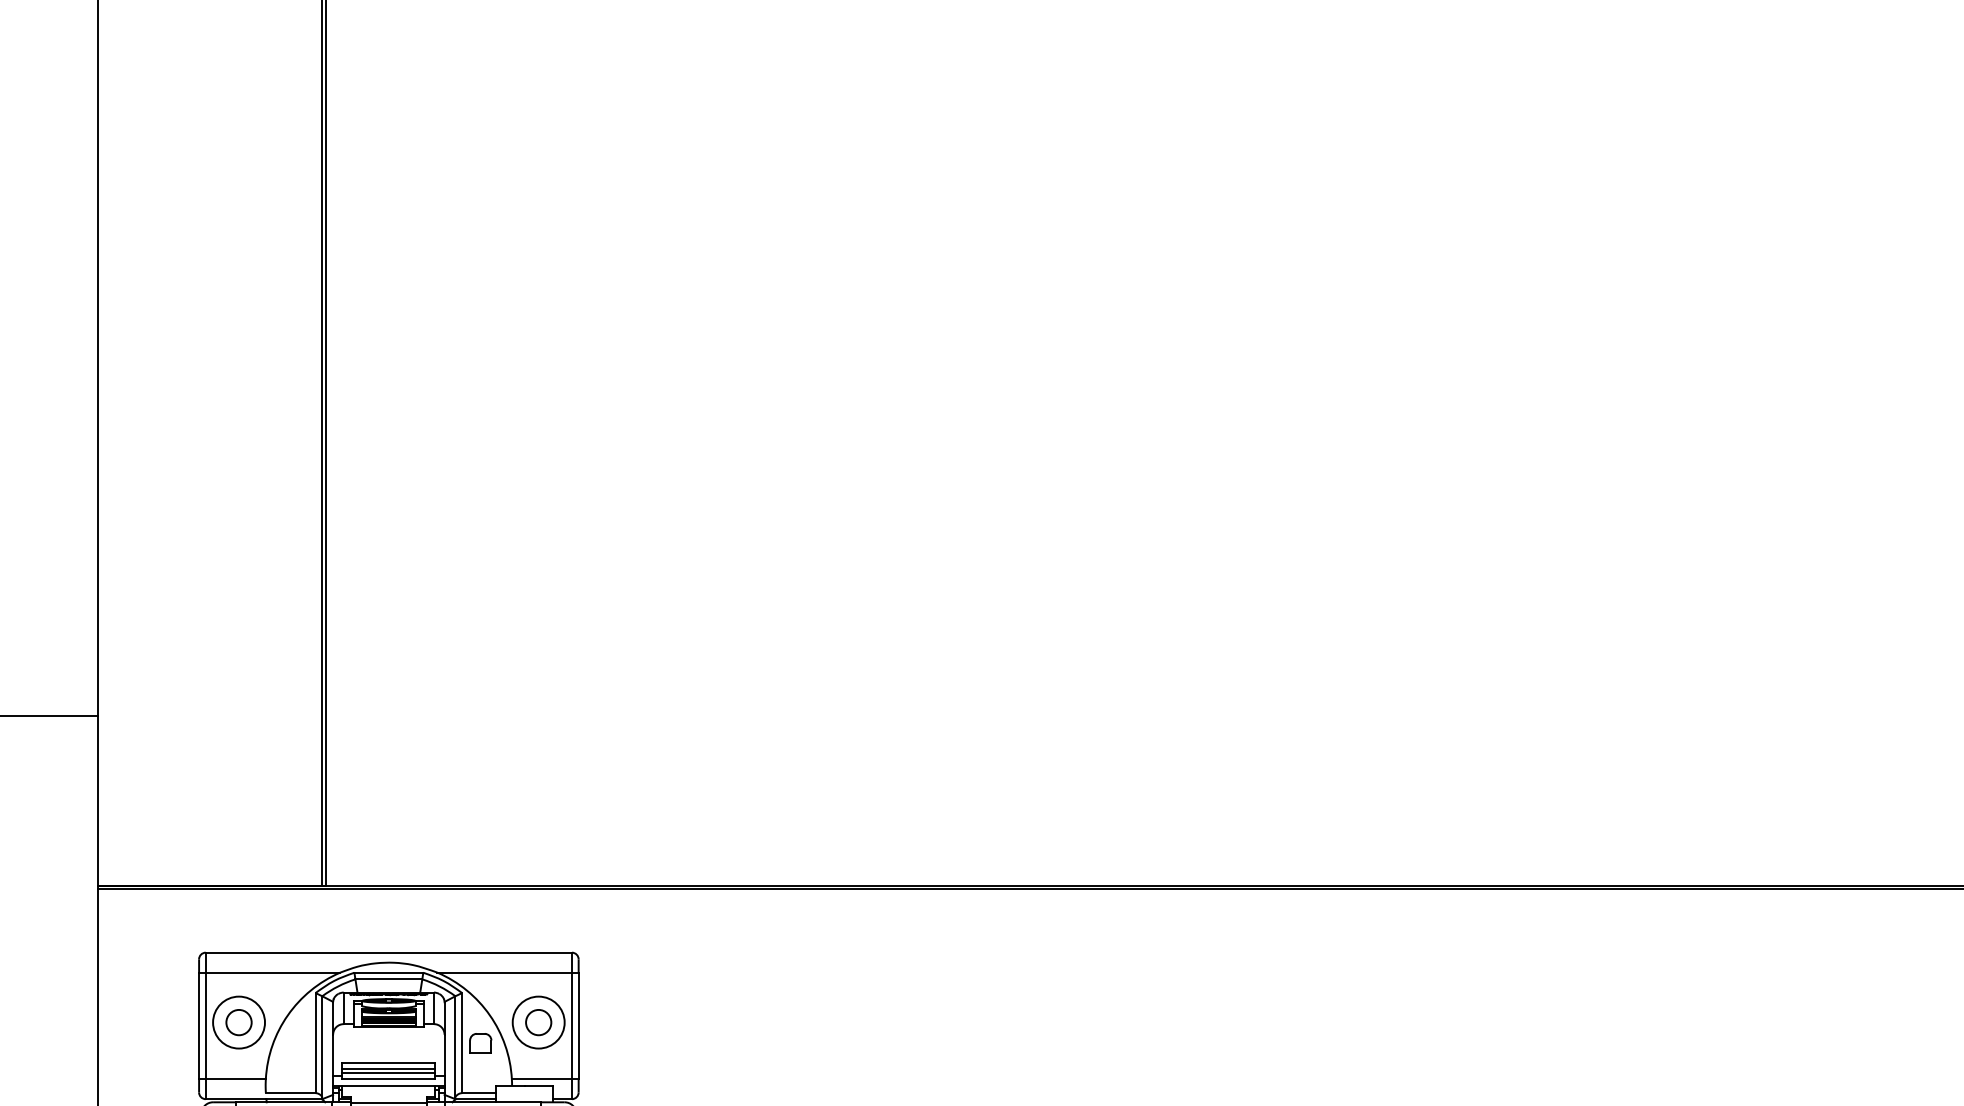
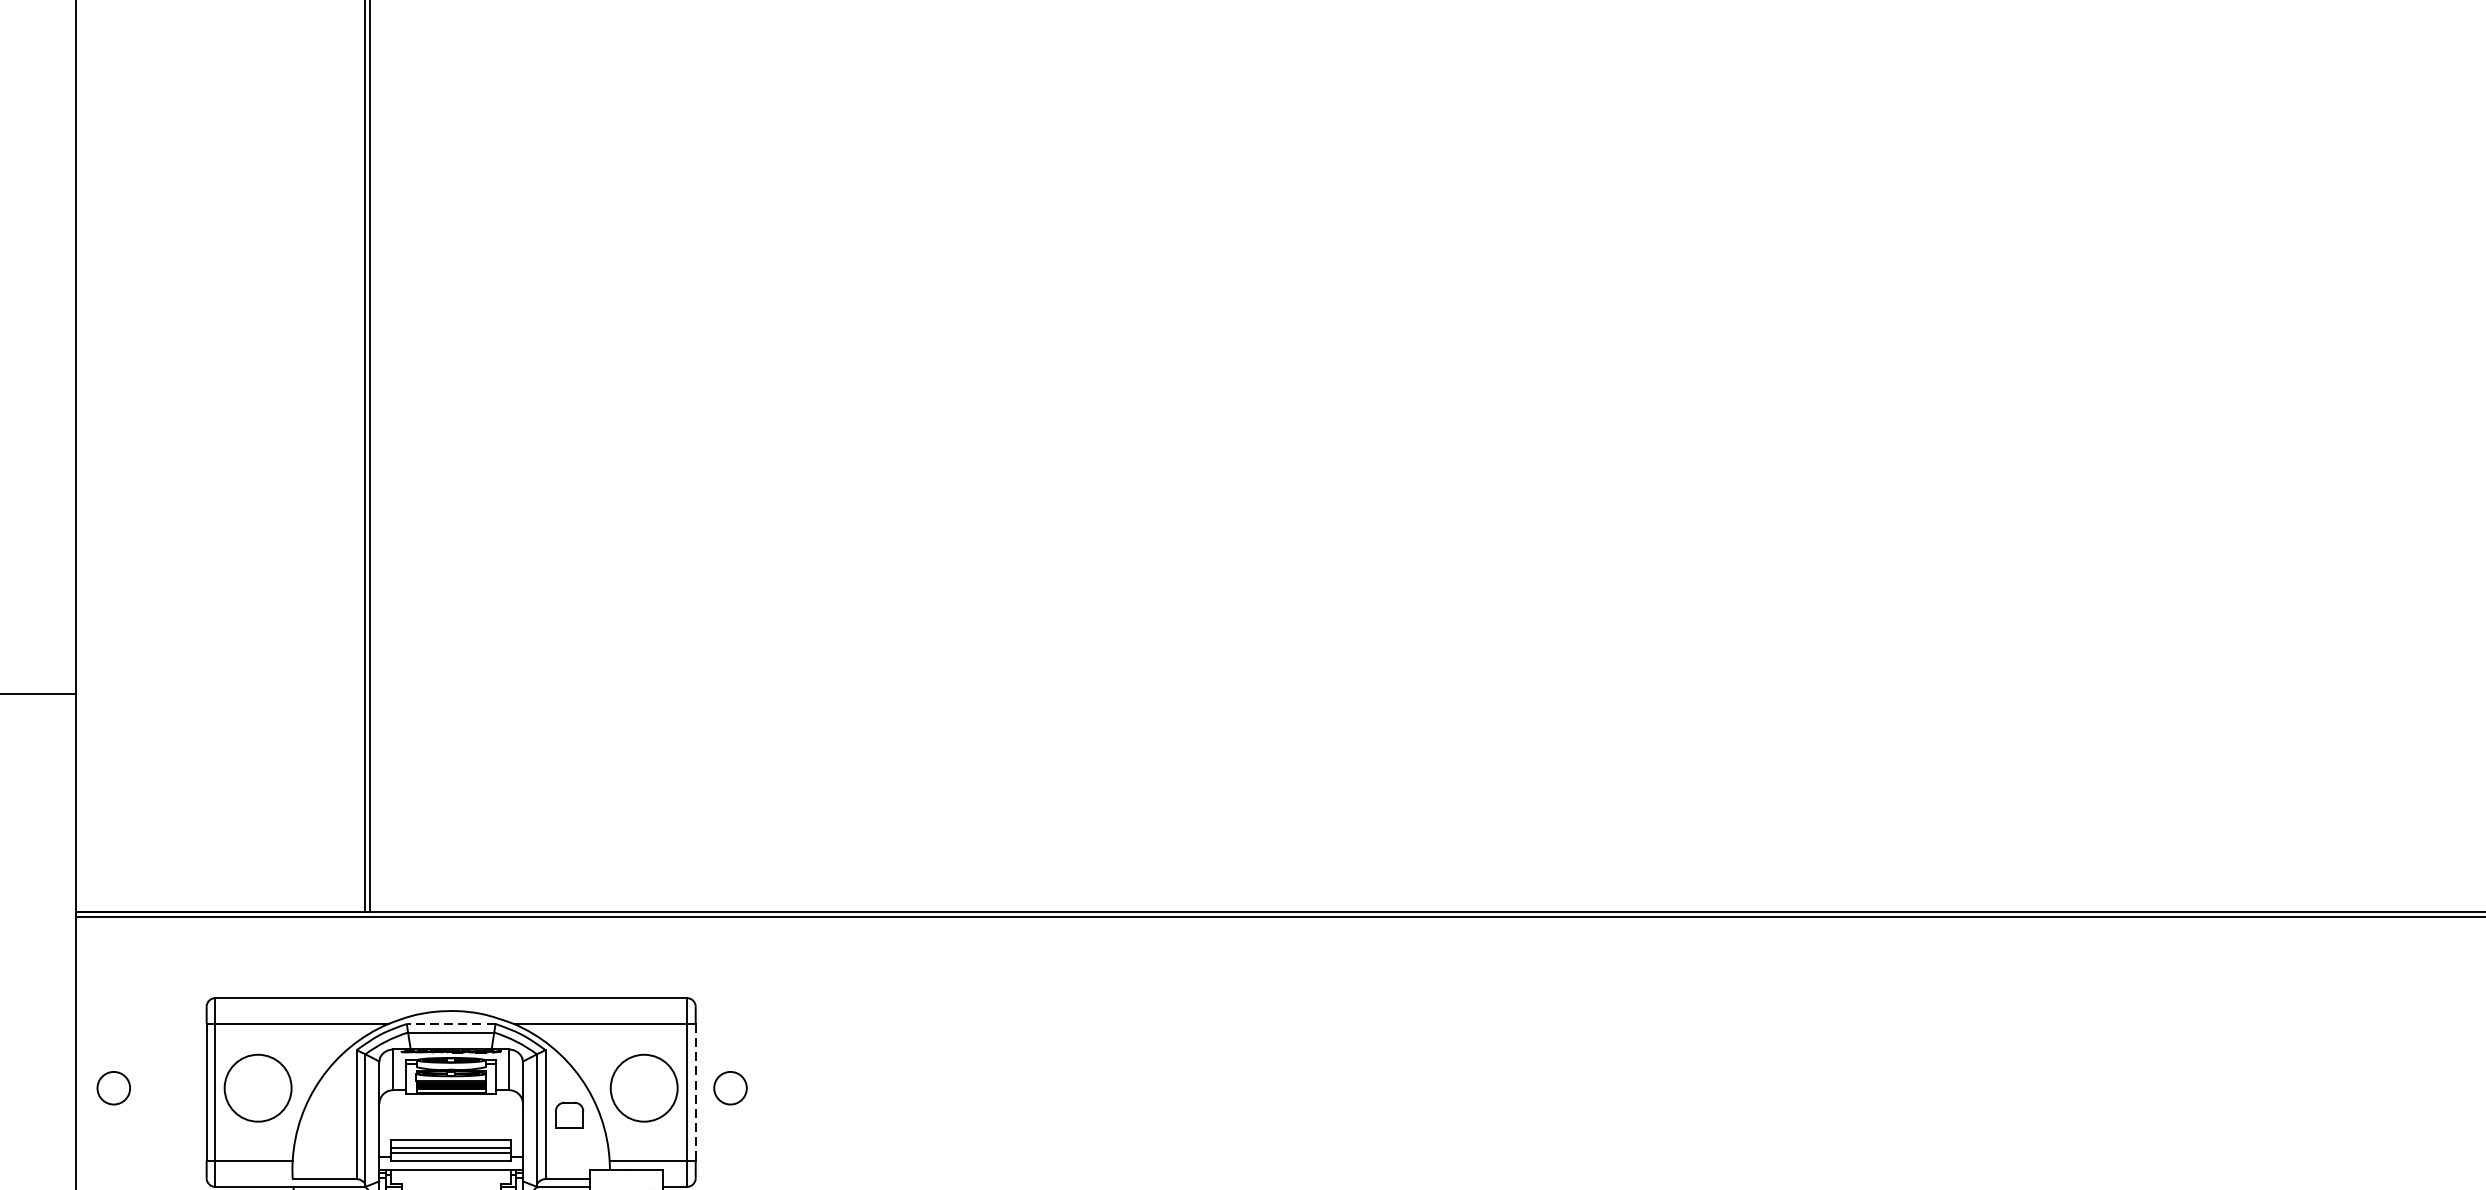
line: (388, 972) -> (450, 1023), solid -> dashed
circle: (238, 1022) -> (113, 1088), moved
circle: (538, 1022) -> (730, 1088), moved
line: (578, 1026) -> (695, 1093), solid -> dashed

